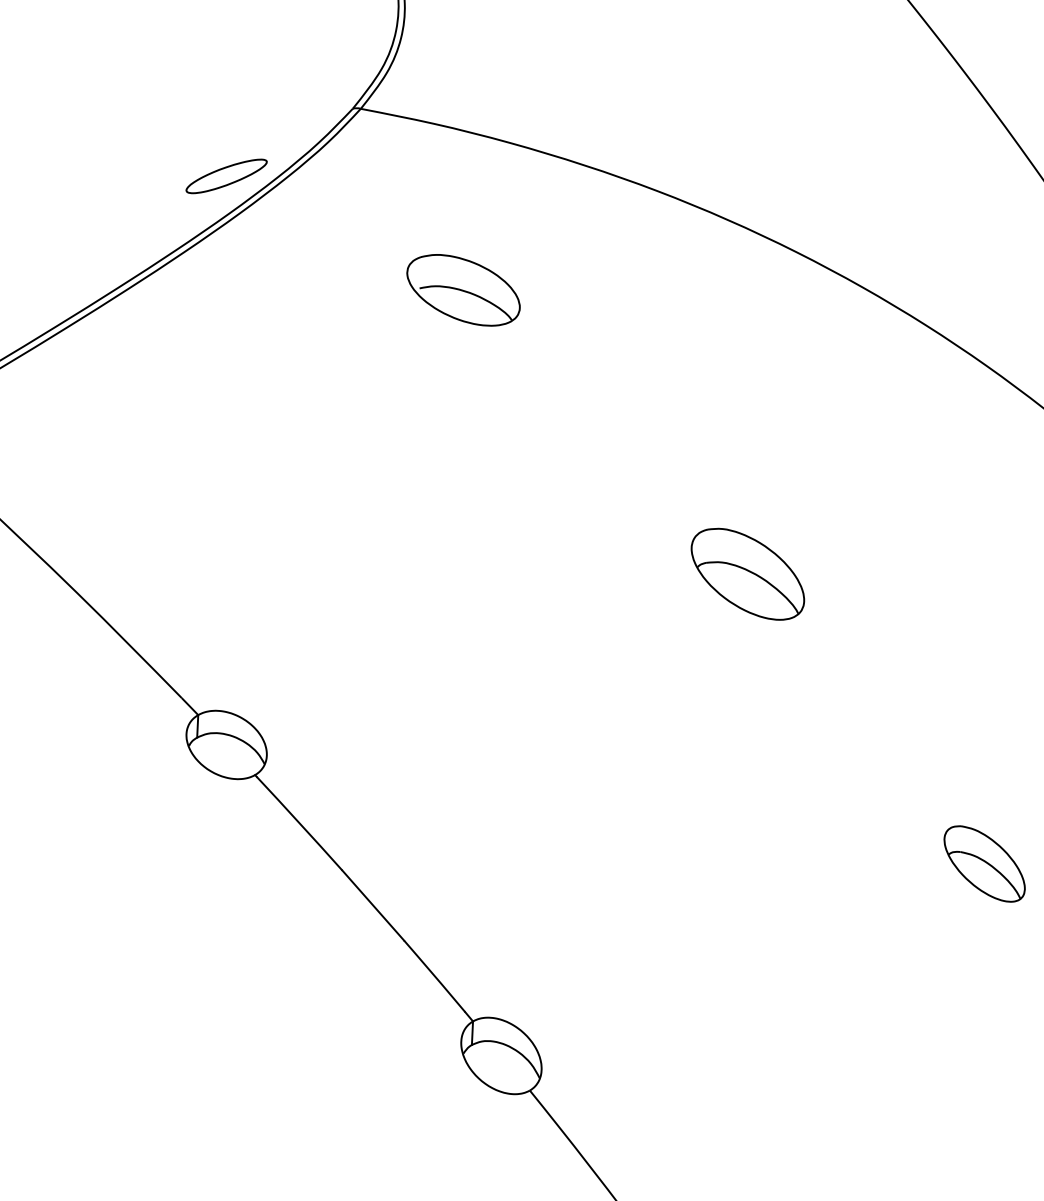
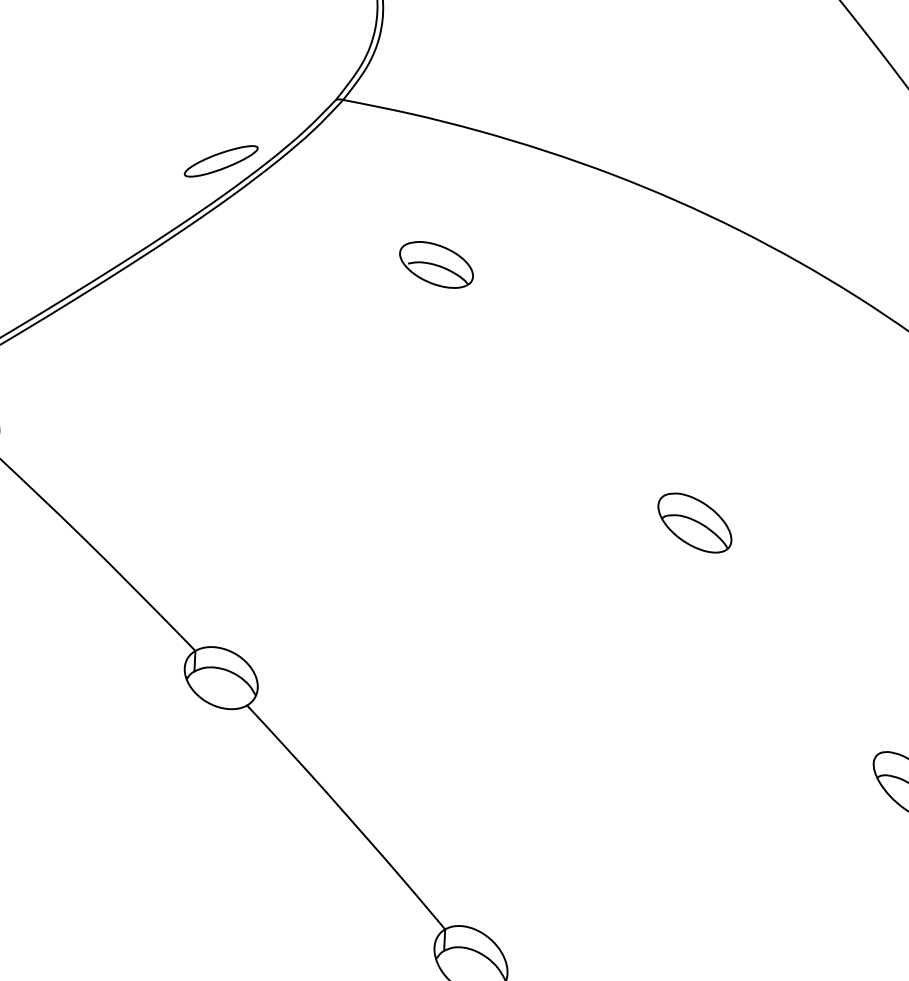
part: (463, 290) -> (436, 265), size x0.71
part: (747, 574) -> (694, 523), size x0.71

